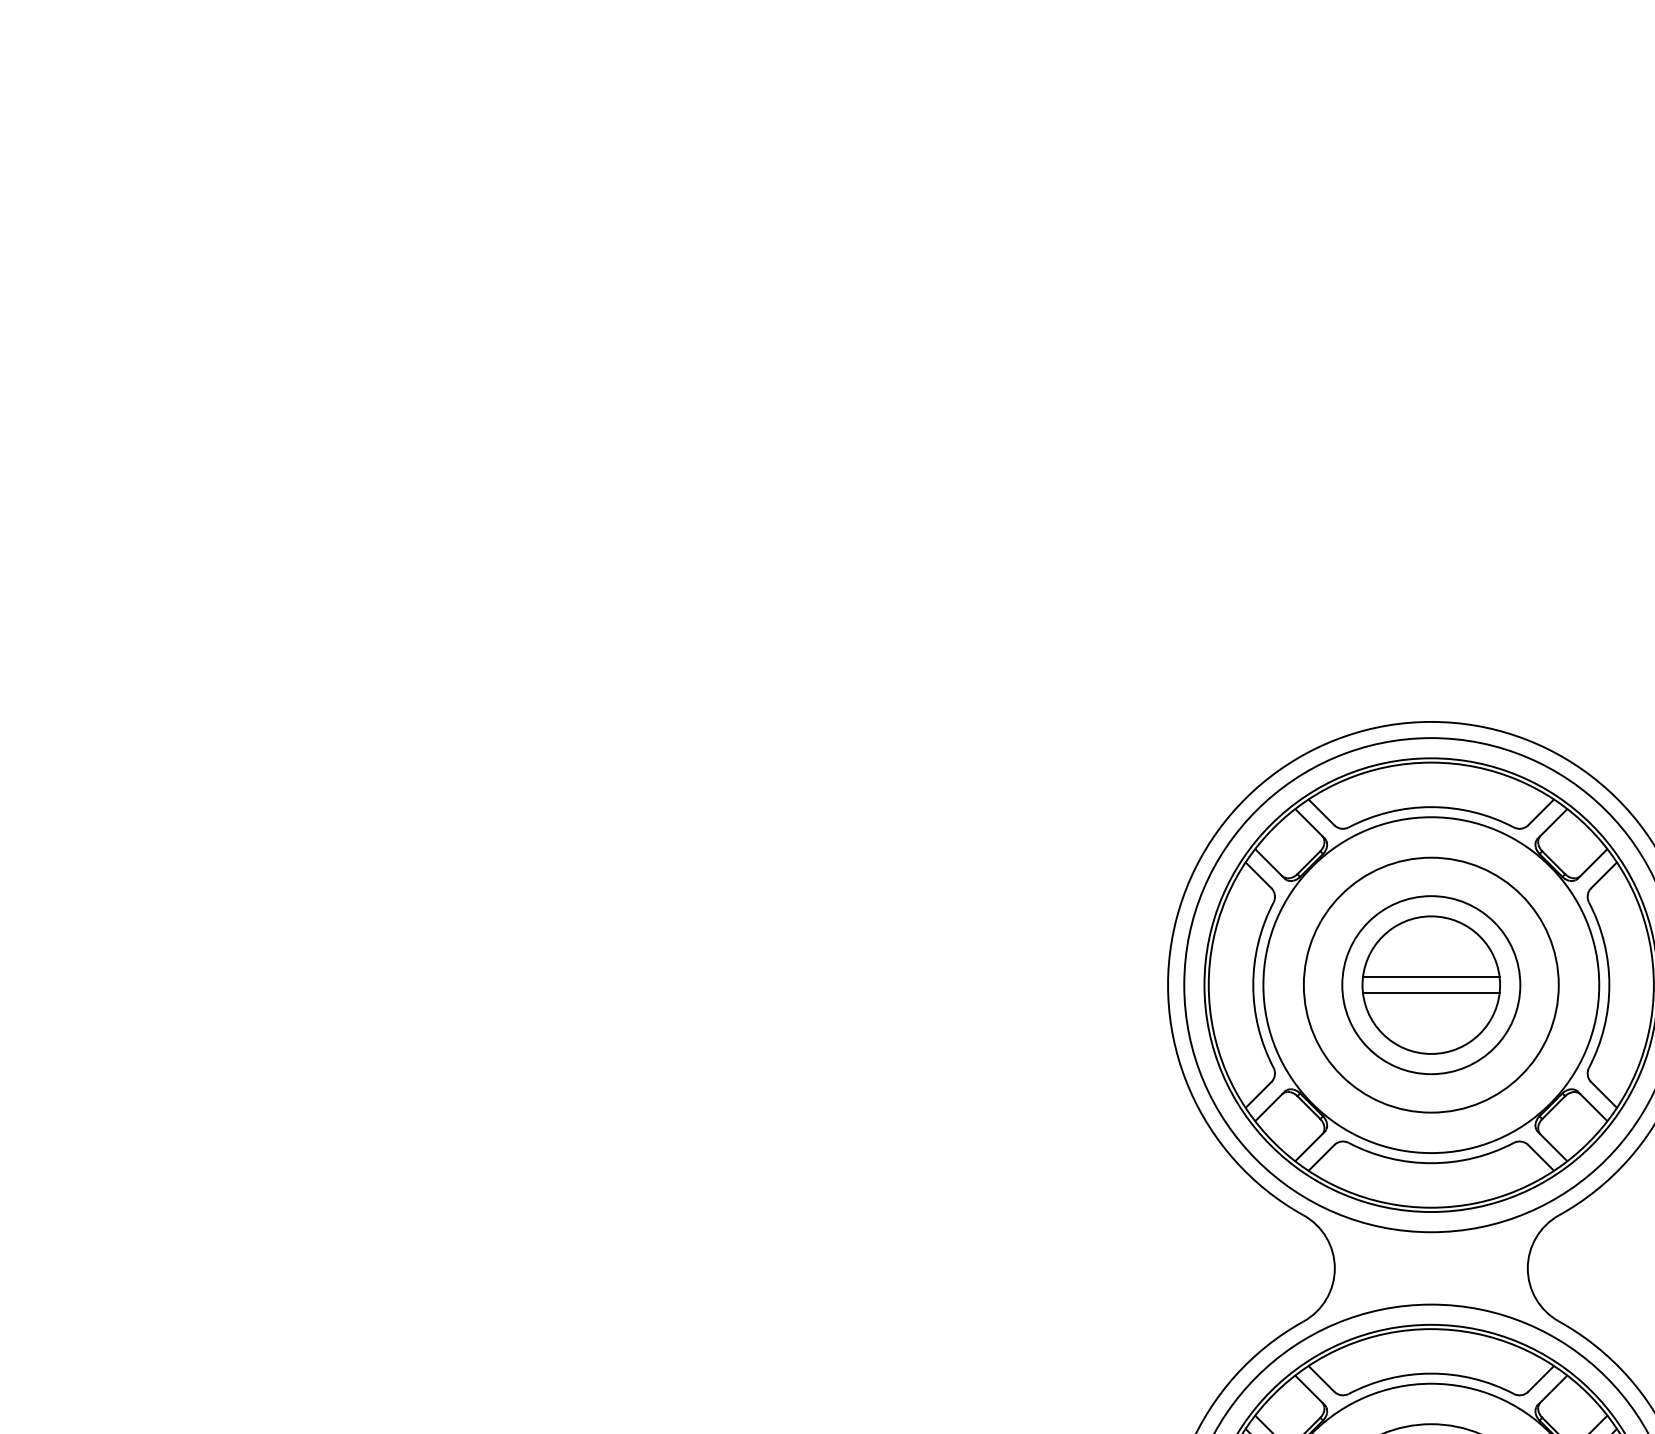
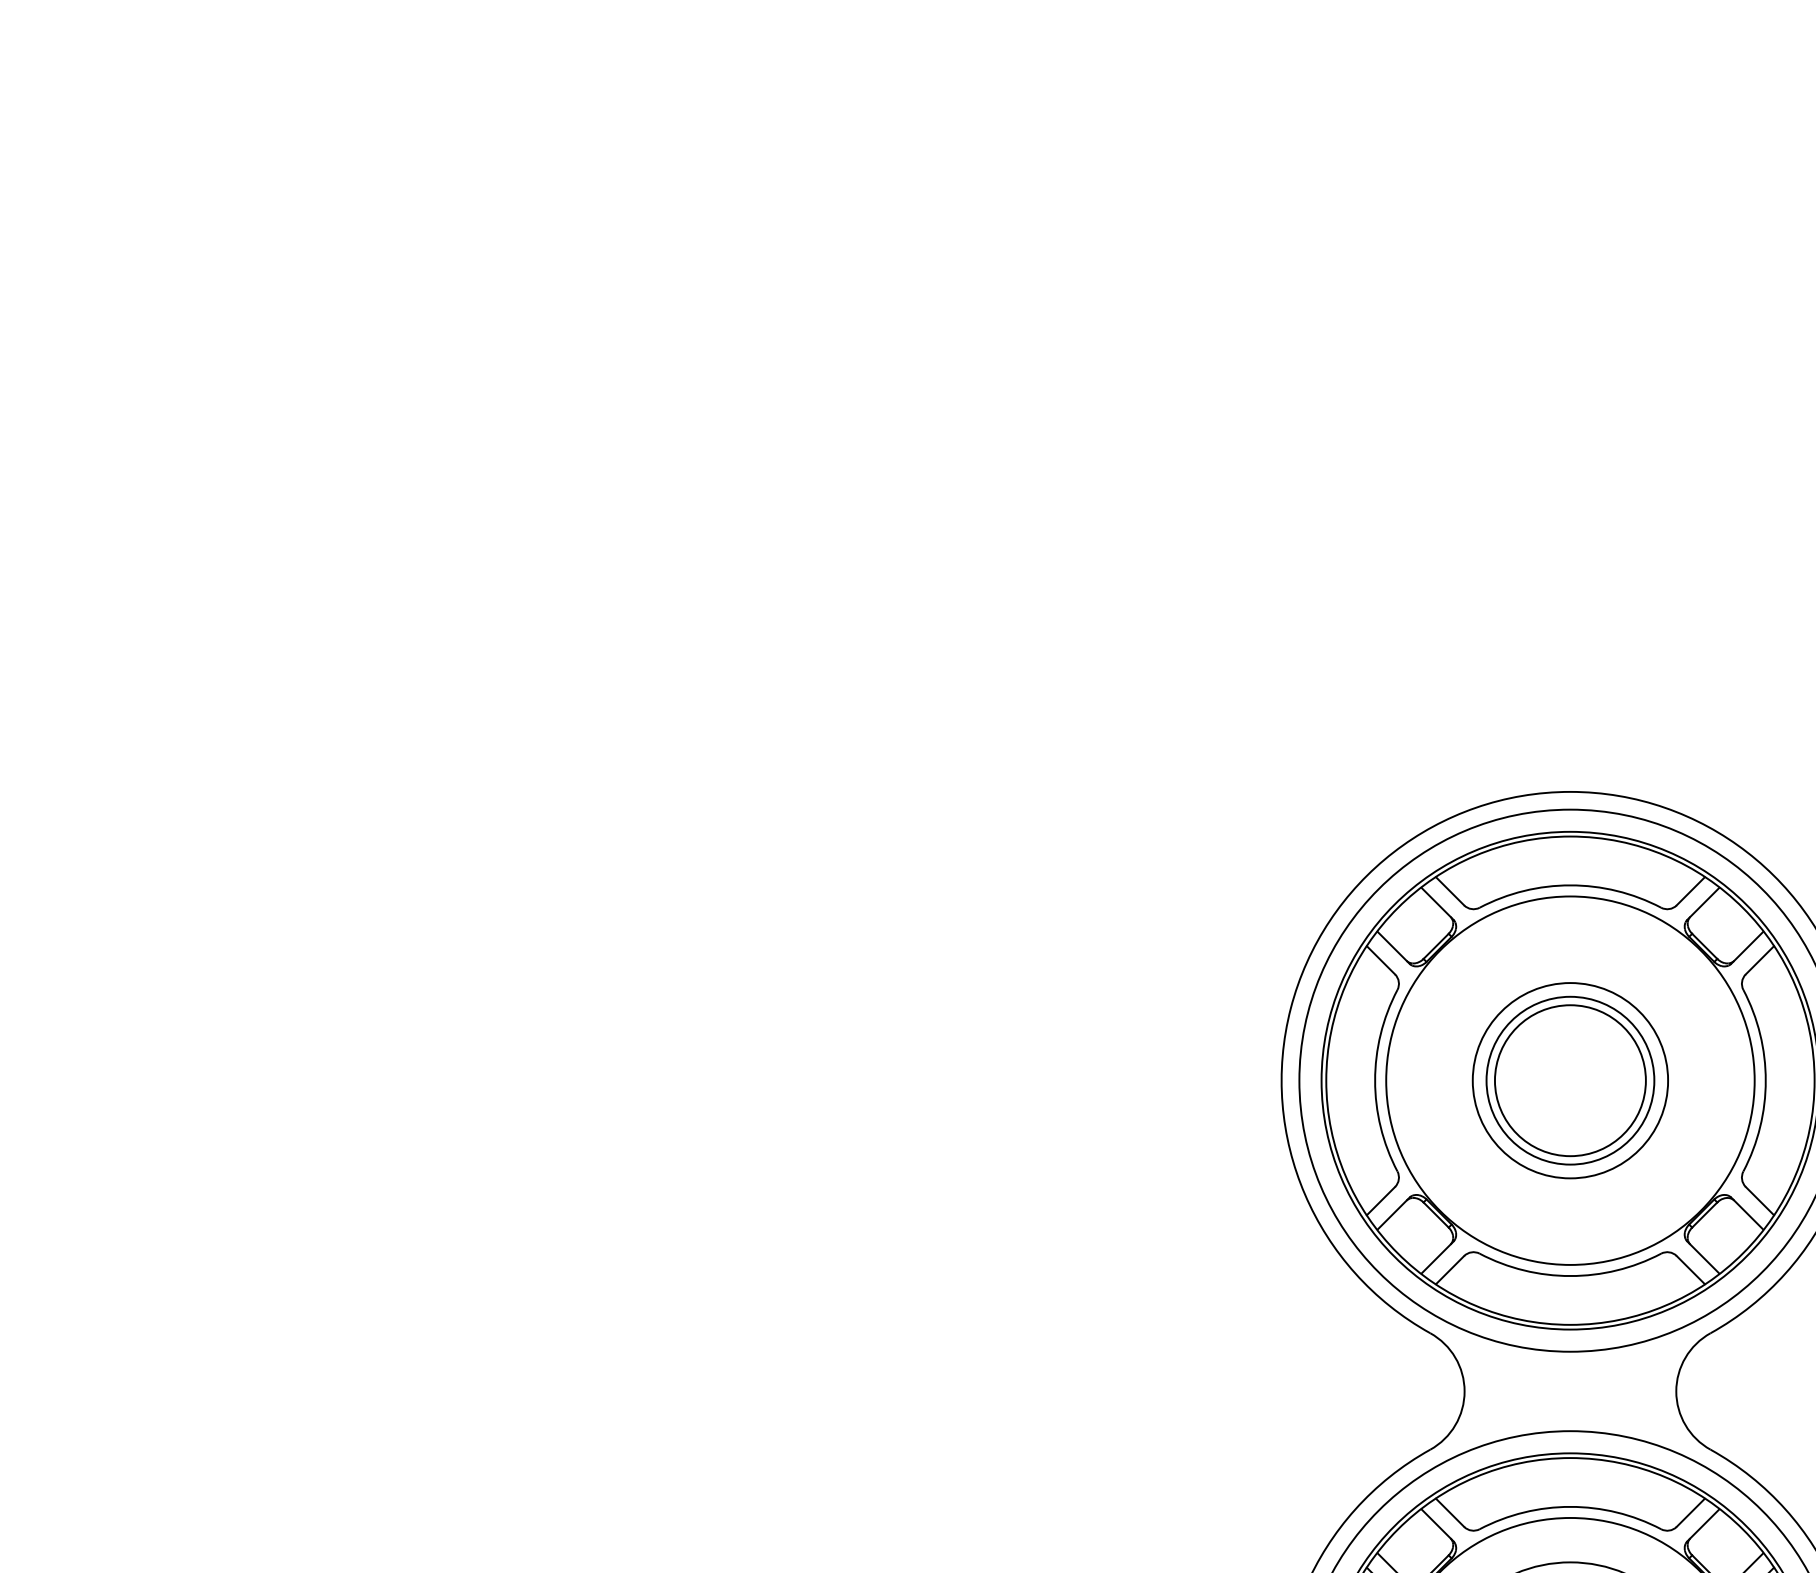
line: (1431, 976) -> (1570, 1071), removed
circle: (1431, 984) -> (1570, 1080), size x0.6
line: (1431, 993) -> (1570, 1089), removed

